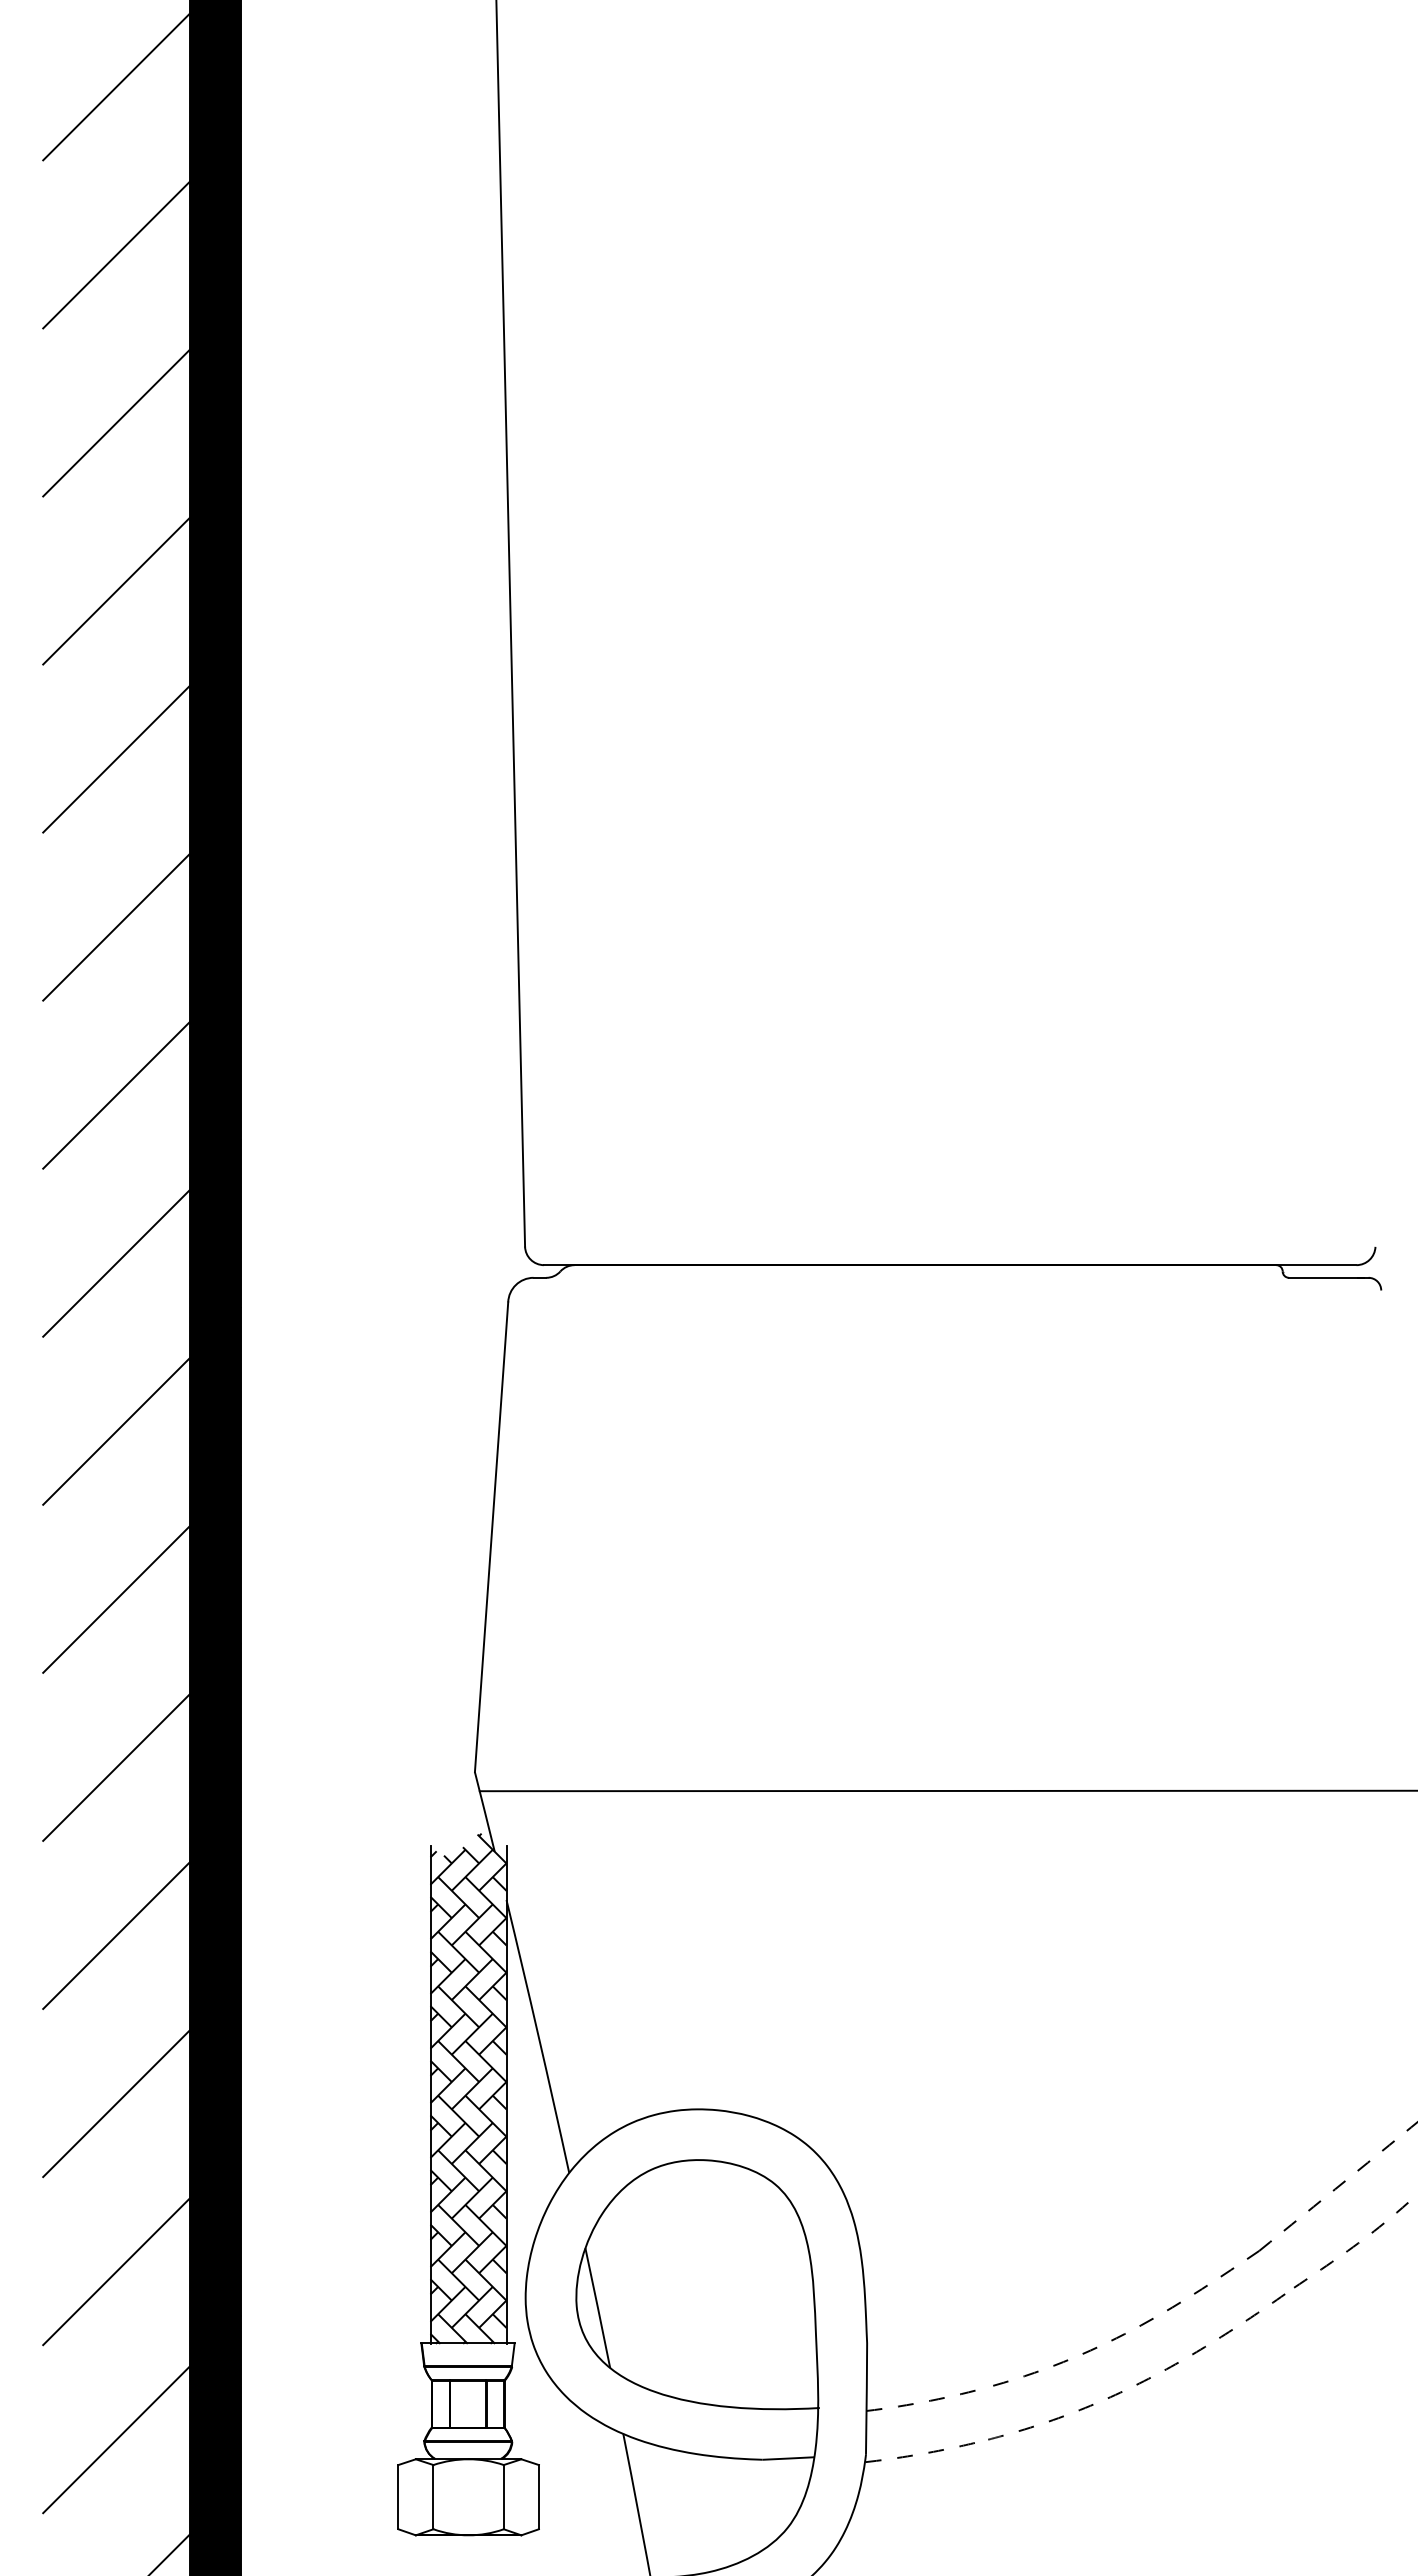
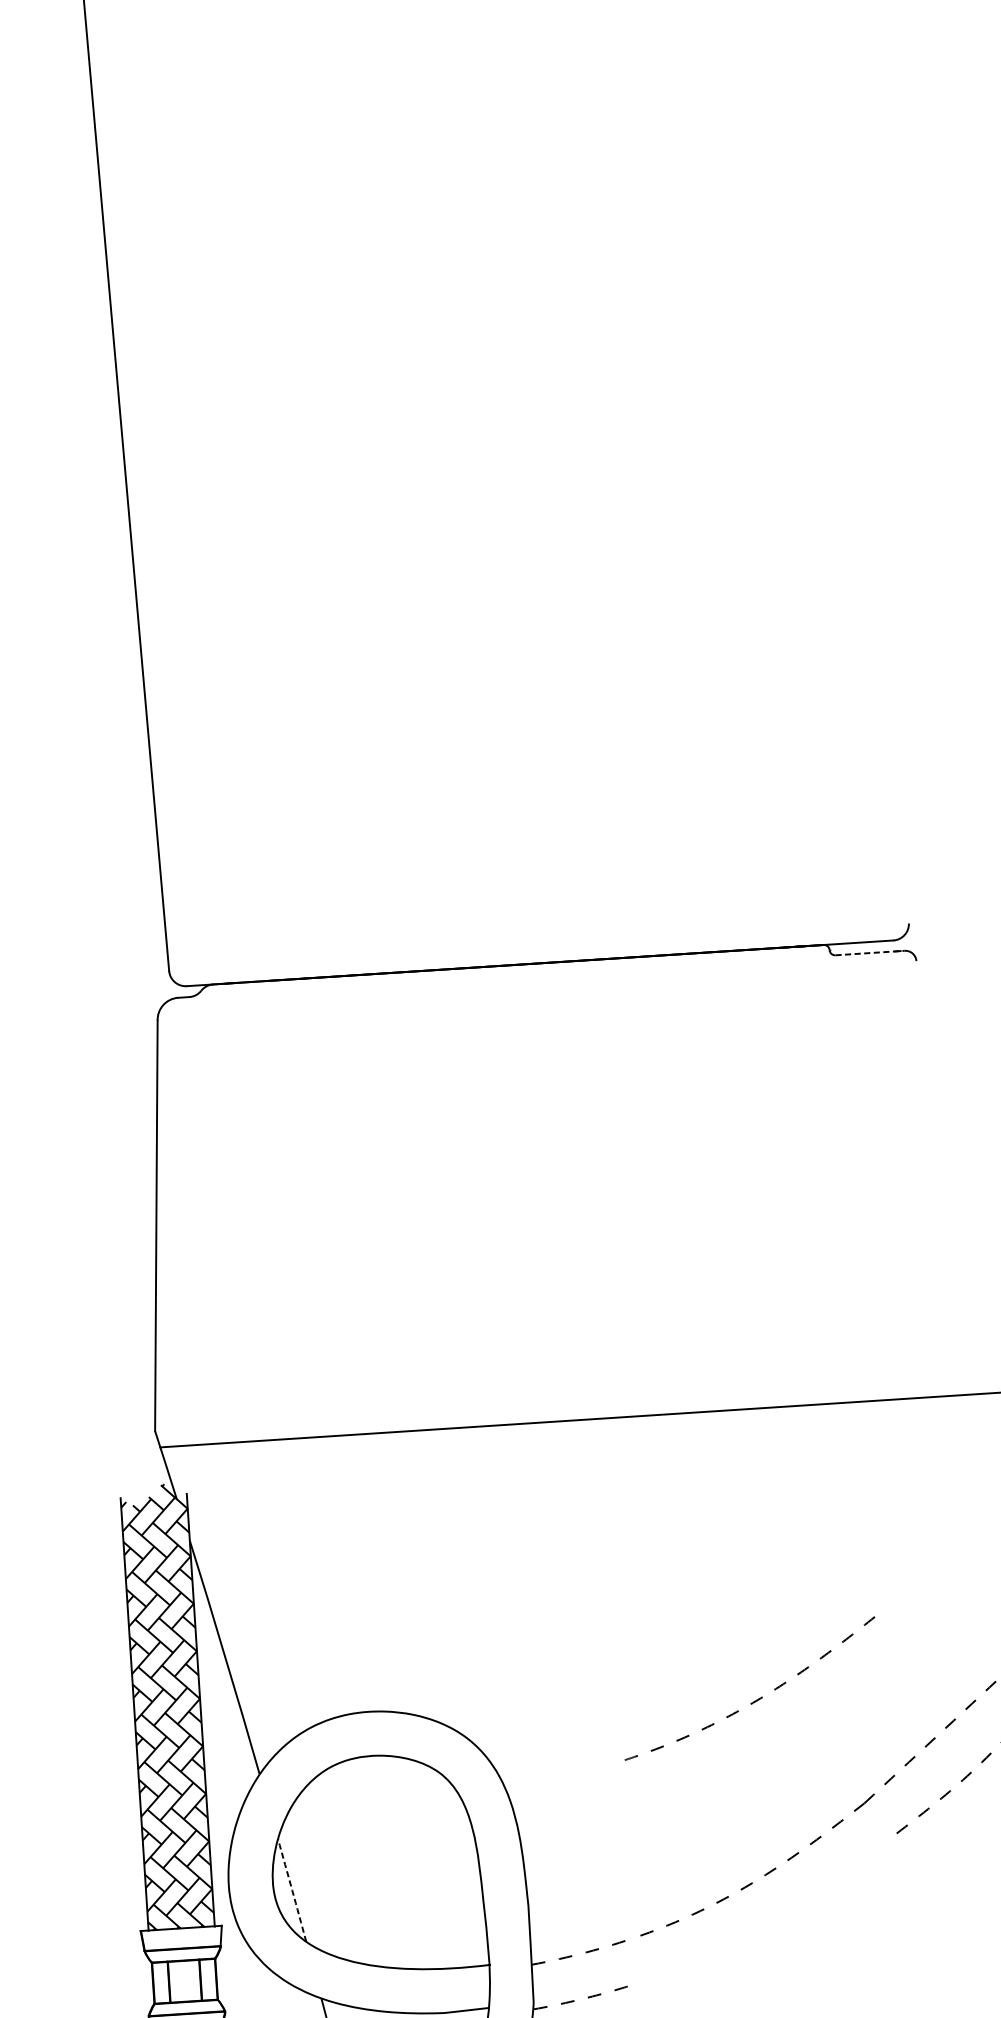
line: (1328, 1277) -> (869, 952), solid -> dashed
arc: (597, 2308) -> (291, 1890), solid -> dashed
curve: (1142, 2380) -> (755, 1700), moved

